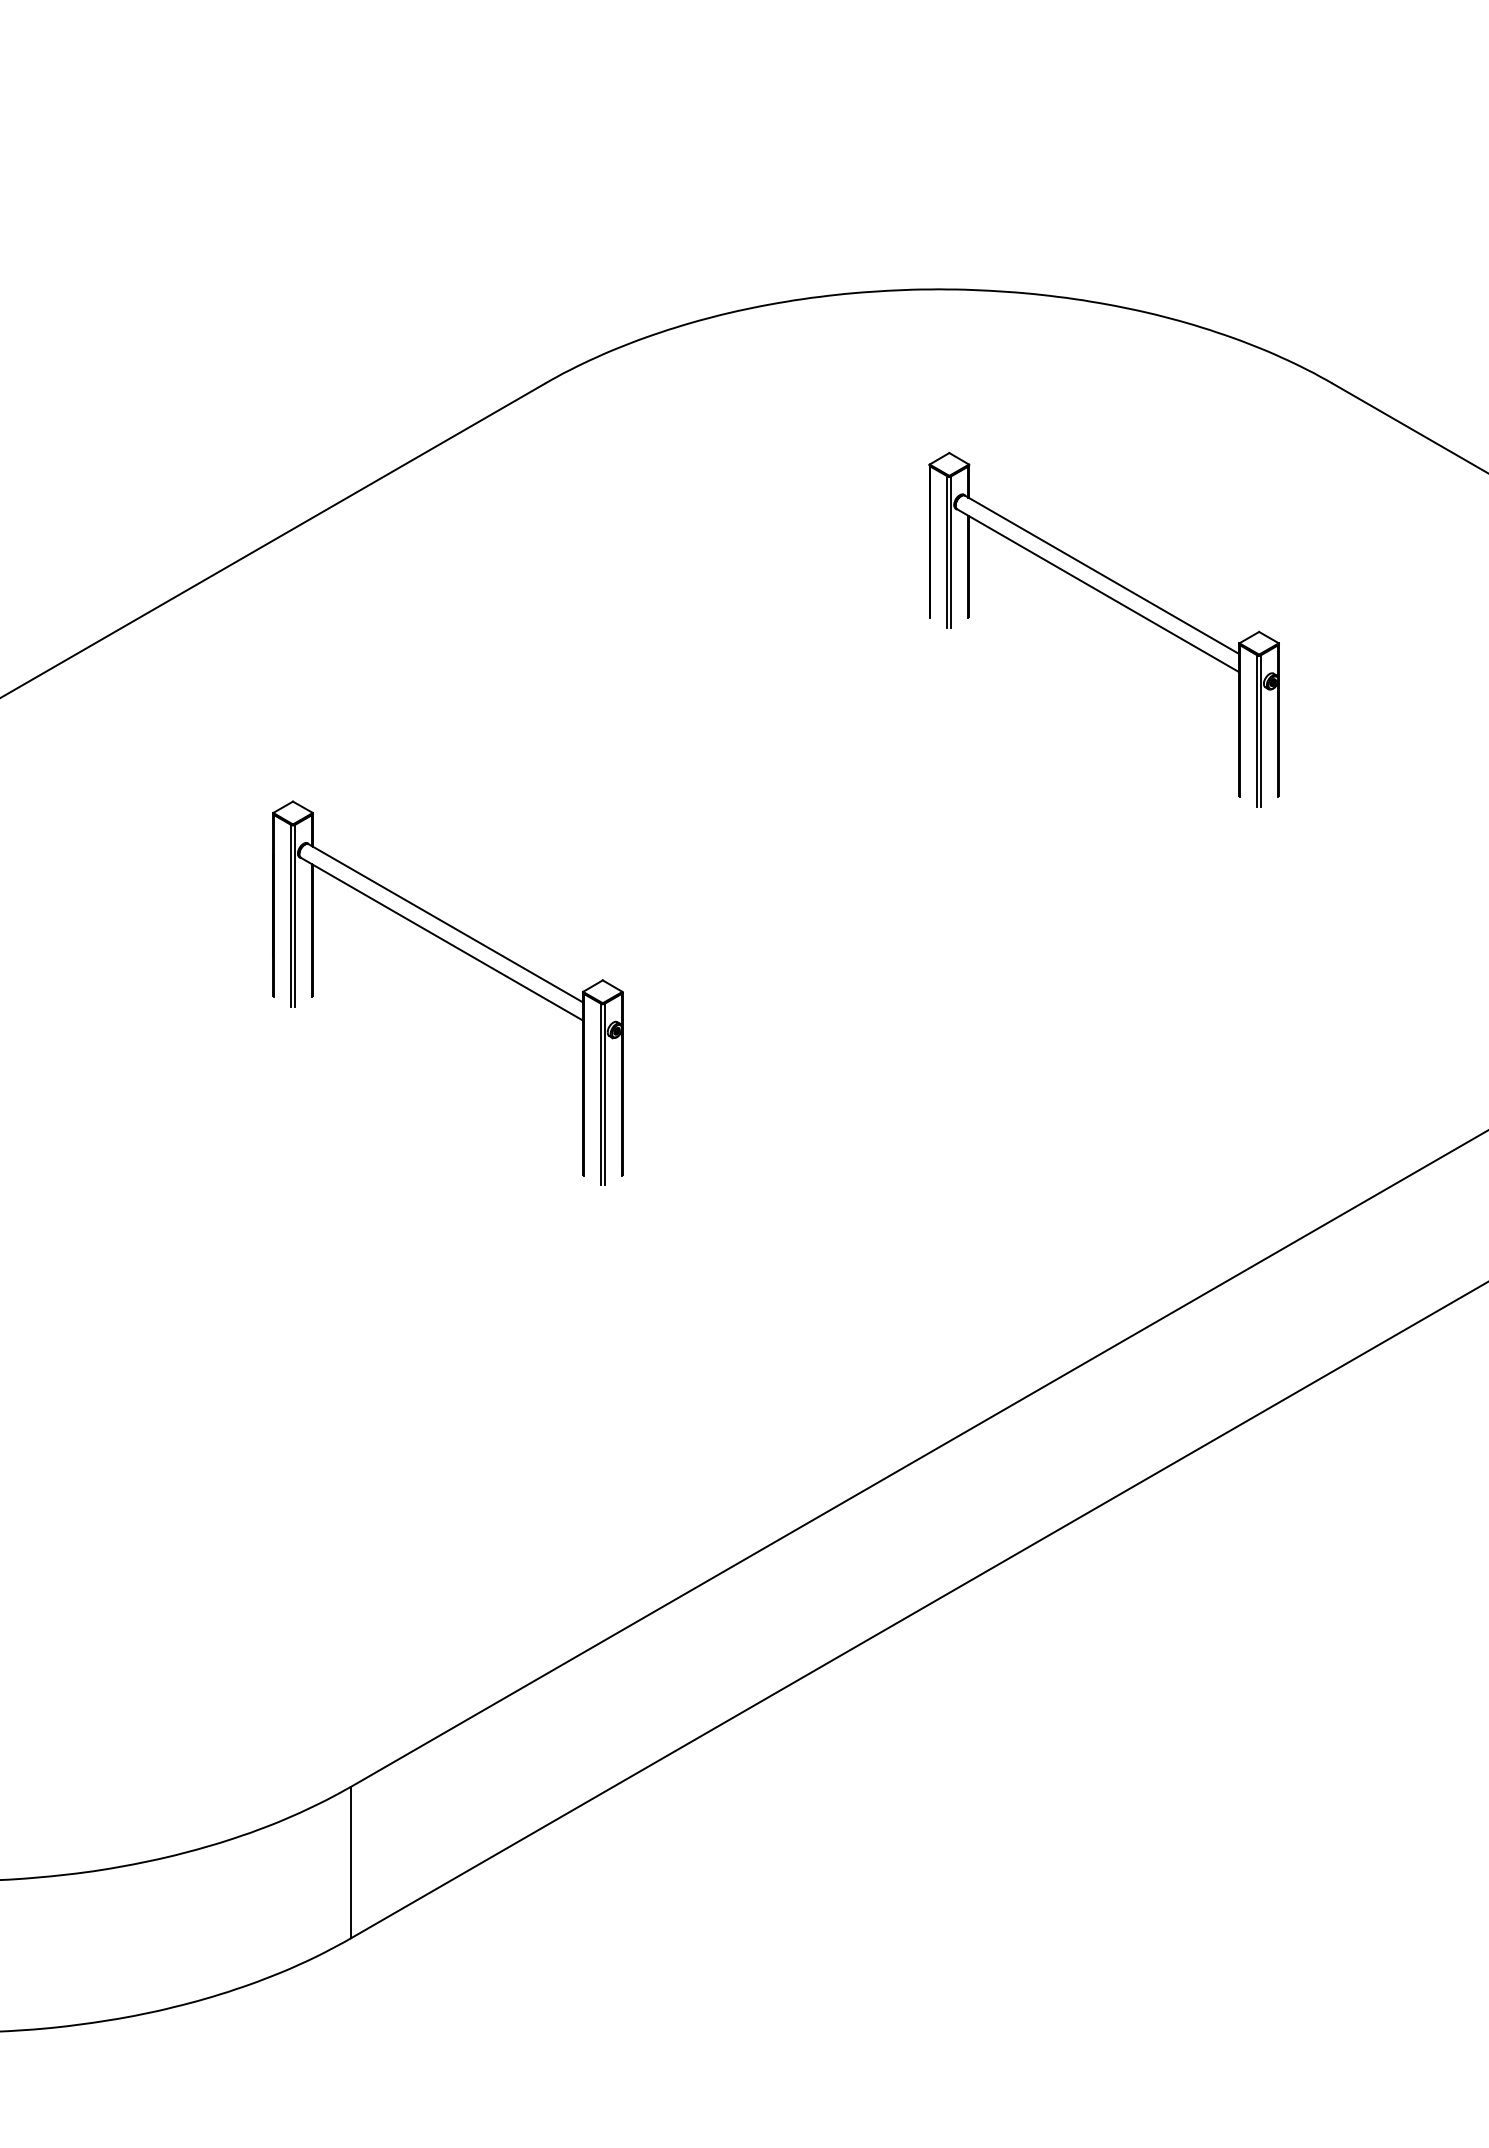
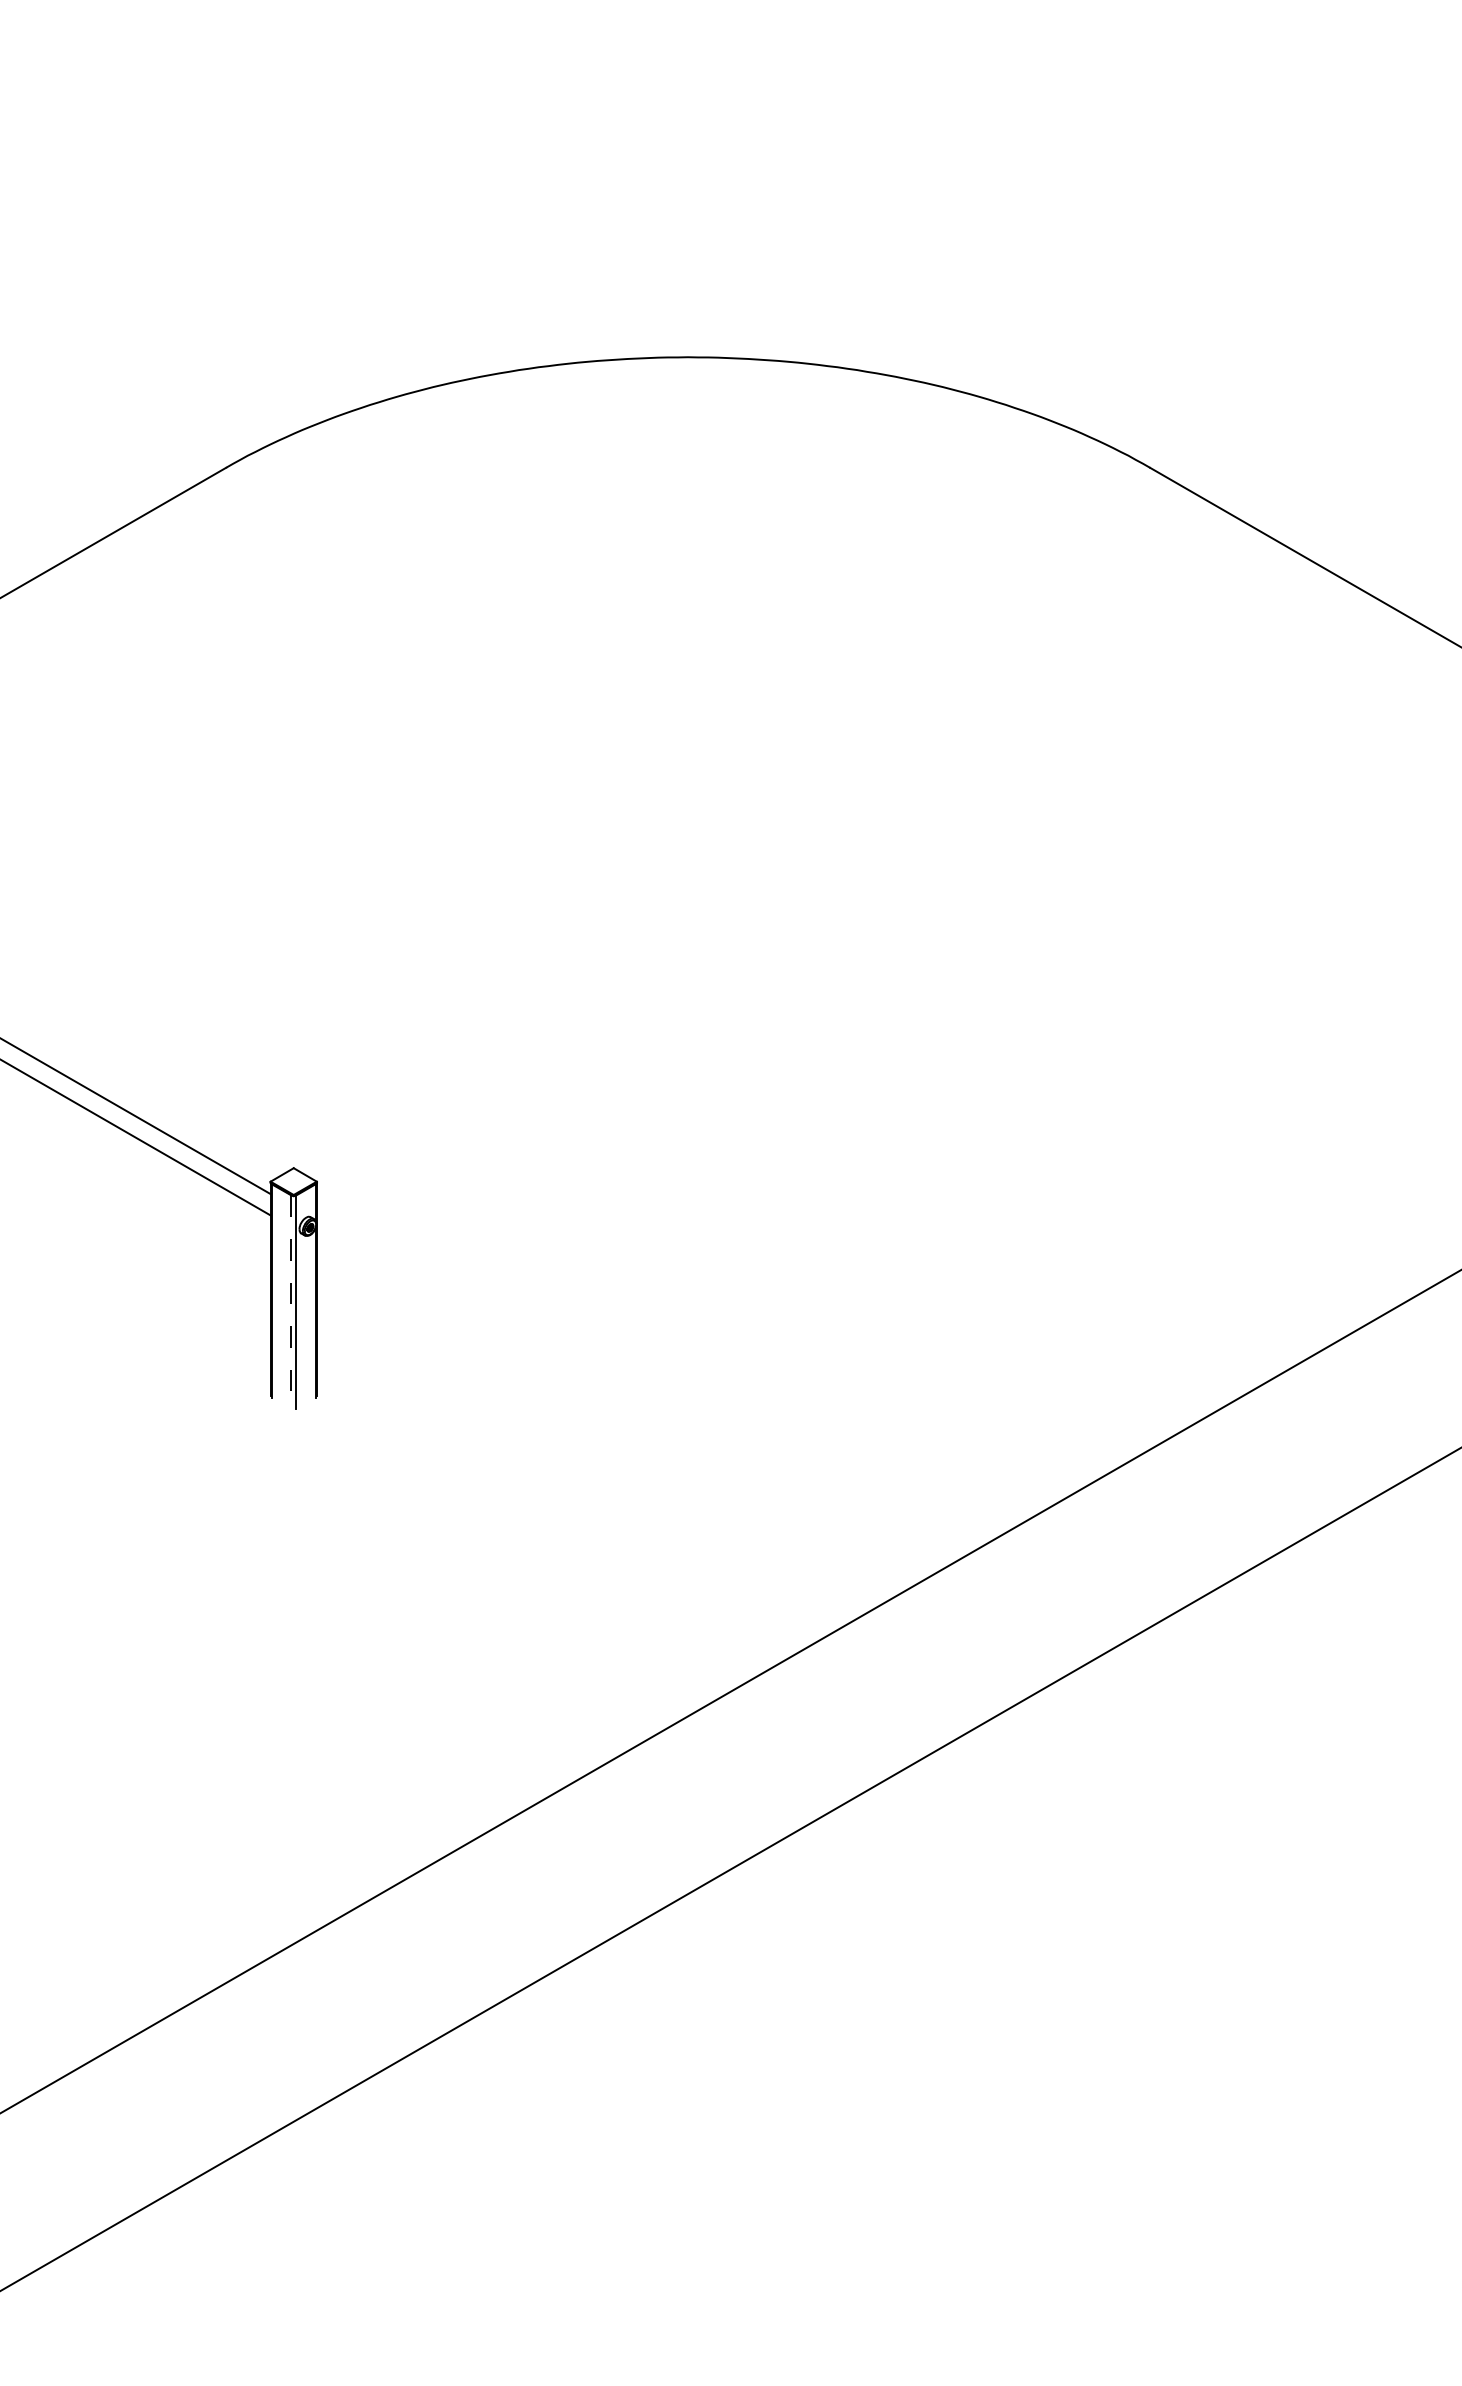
part: (1119, 604) -> (900, 727), removed
line: (600, 1094) -> (291, 1302), solid -> dashed

